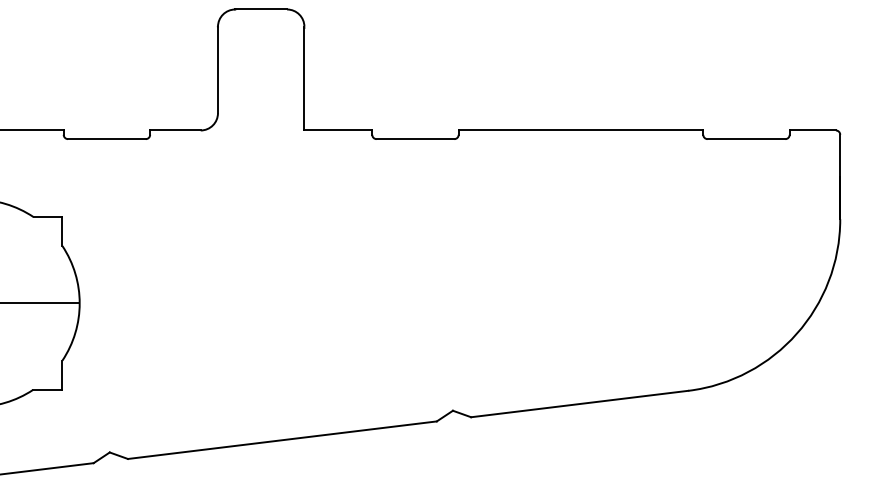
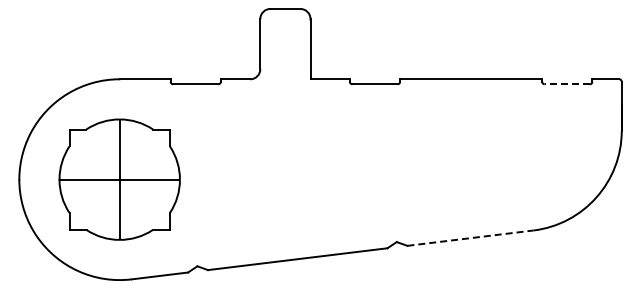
line: (746, 139) -> (567, 84), solid -> dashed
line: (579, 404) -> (470, 238), solid -> dashed

